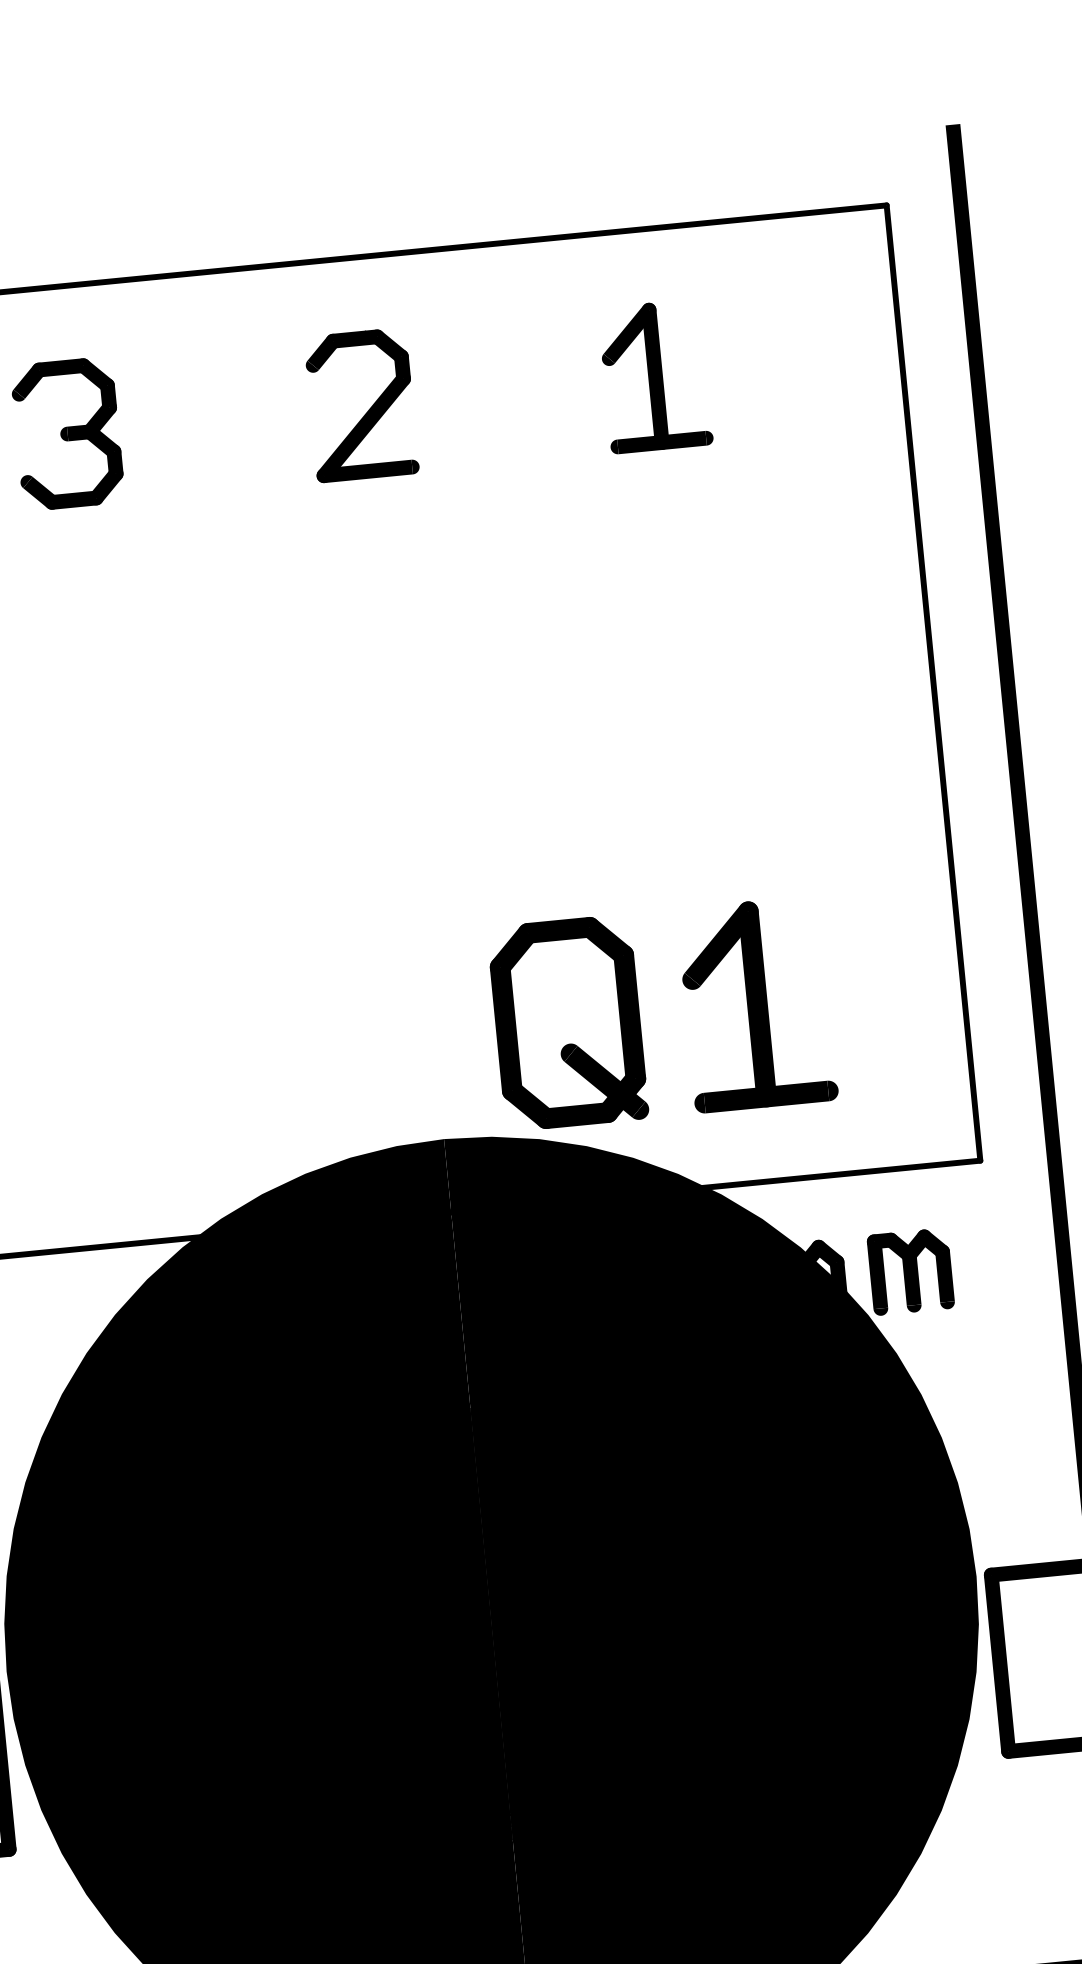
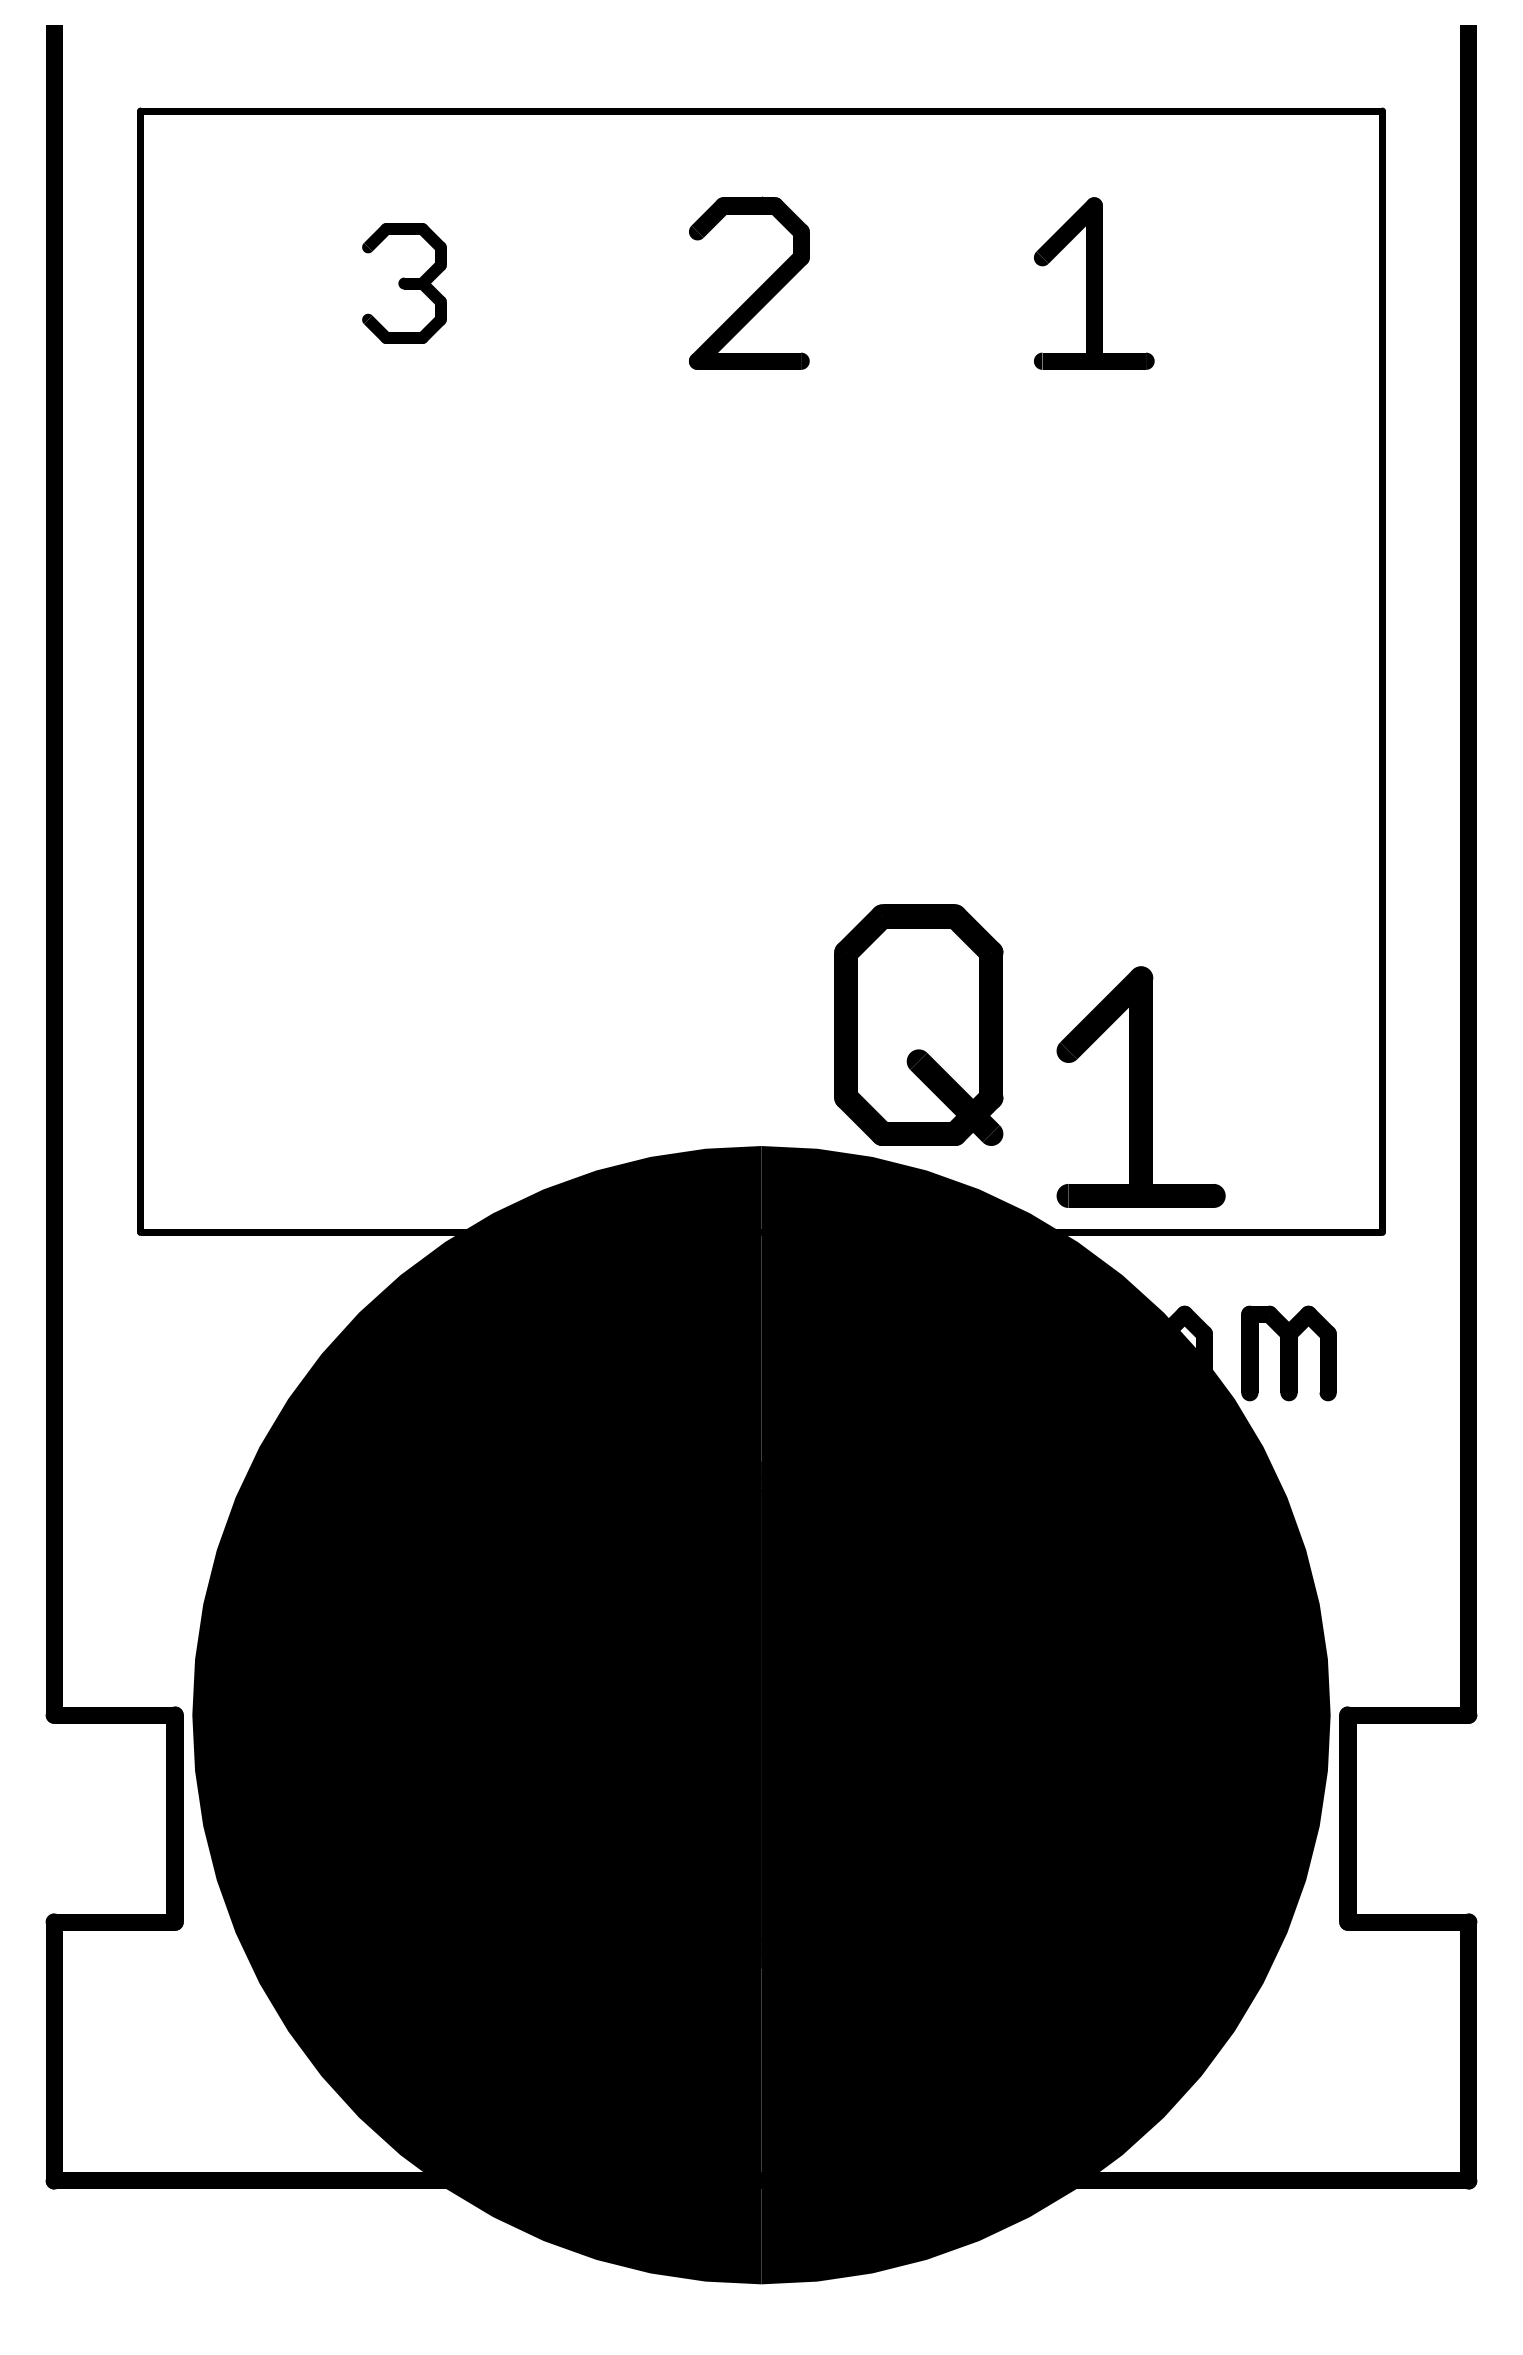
part: (67, 433) -> (404, 283), size x0.7
part: (756, 1003) -> (1140, 1086), moved

